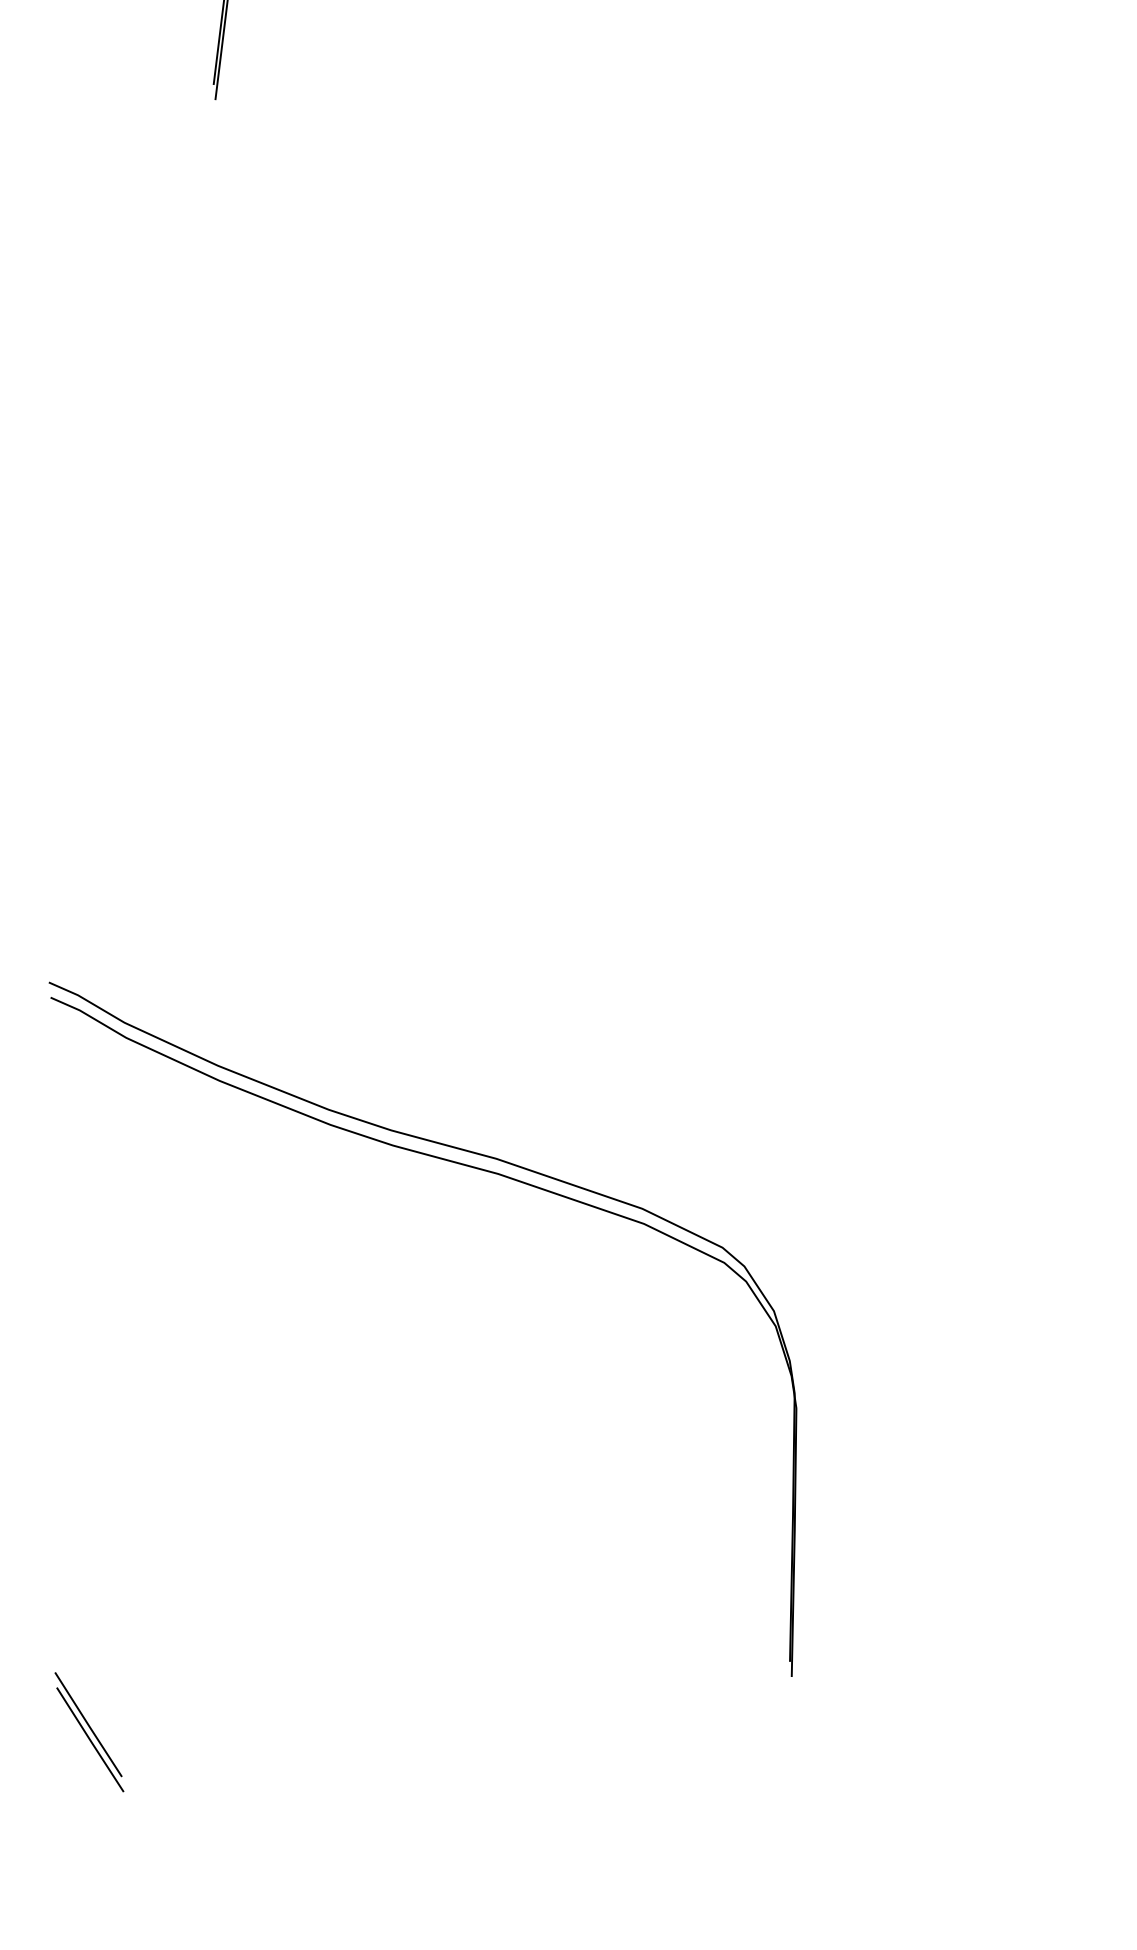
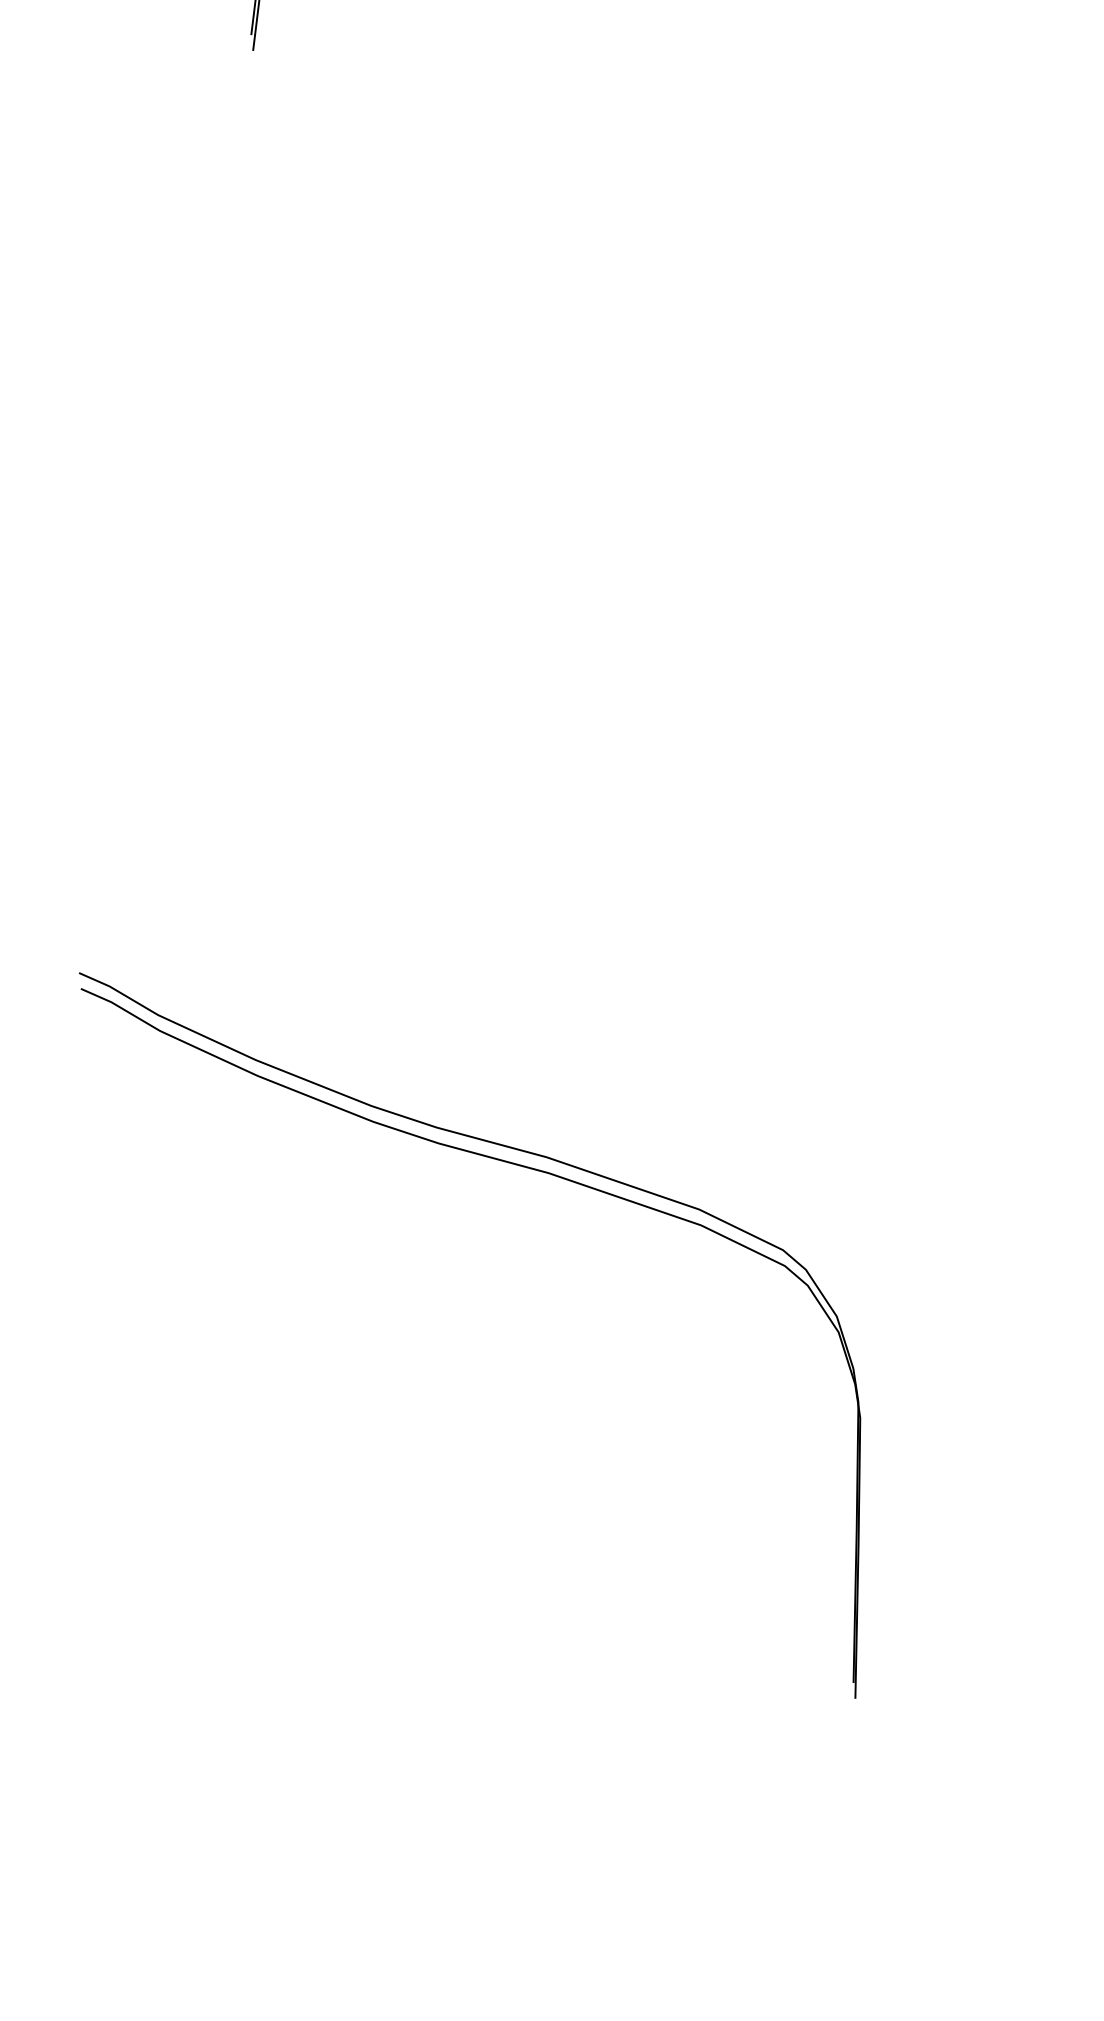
part: (89, 1732) -> (121, 1756), removed

